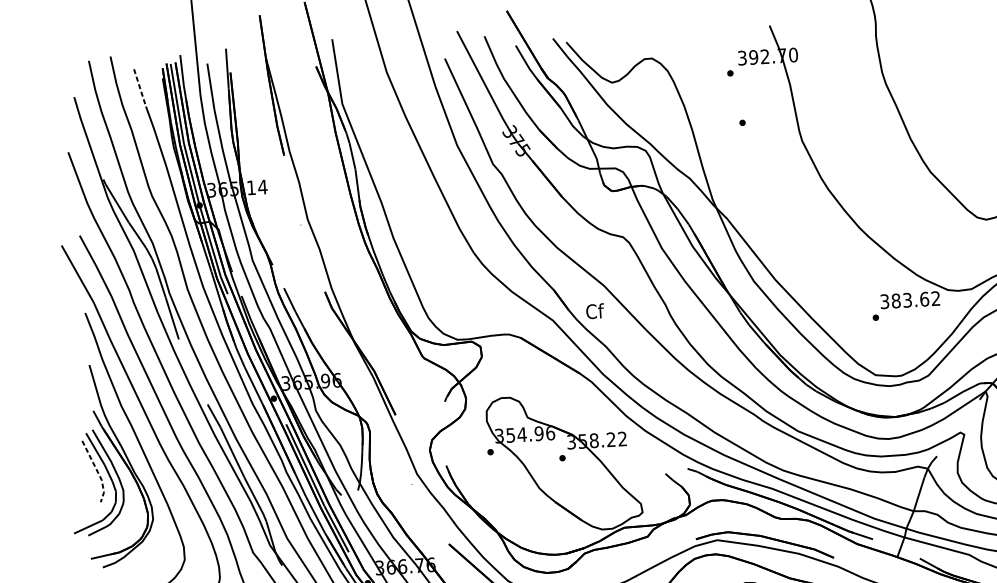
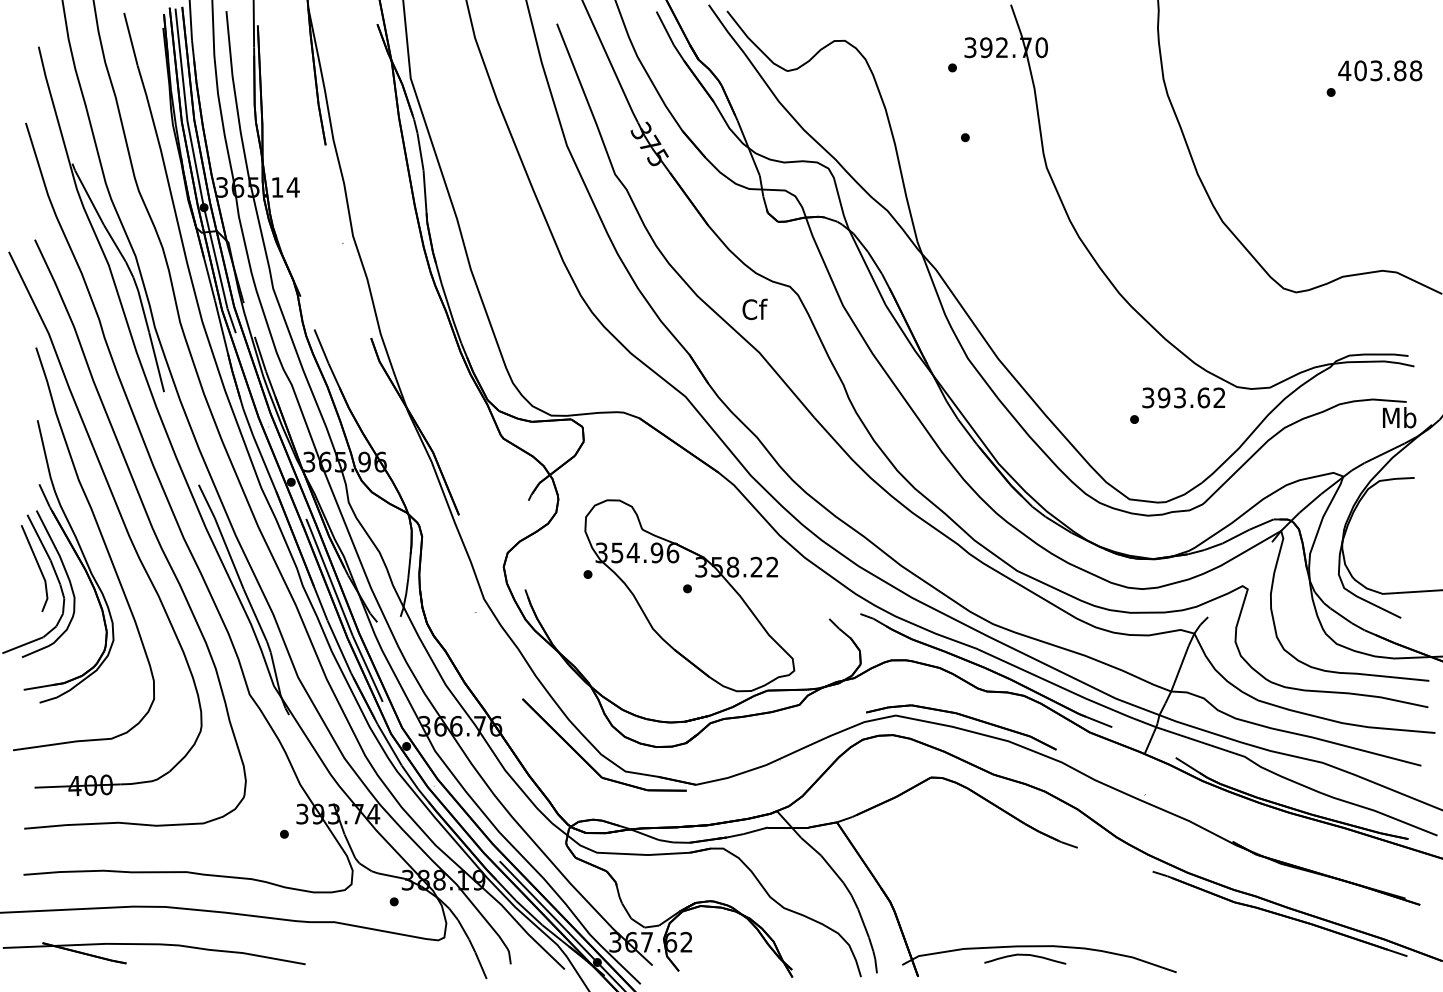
line: (140, 87) -> (131, 39), dashed -> solid
text: (896, 300) -> (1164, 397), 383.62 -> 393.62
text: (594, 311) -> (754, 309), moved
line: (97, 471) -> (40, 569), dashed -> solid

